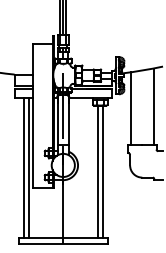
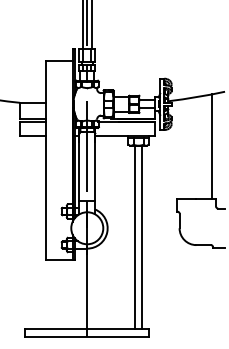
line: (130, 108) -> (180, 149), removed
line: (23, 167) -> (32, 231), removed
line: (28, 167) -> (39, 231), removed

